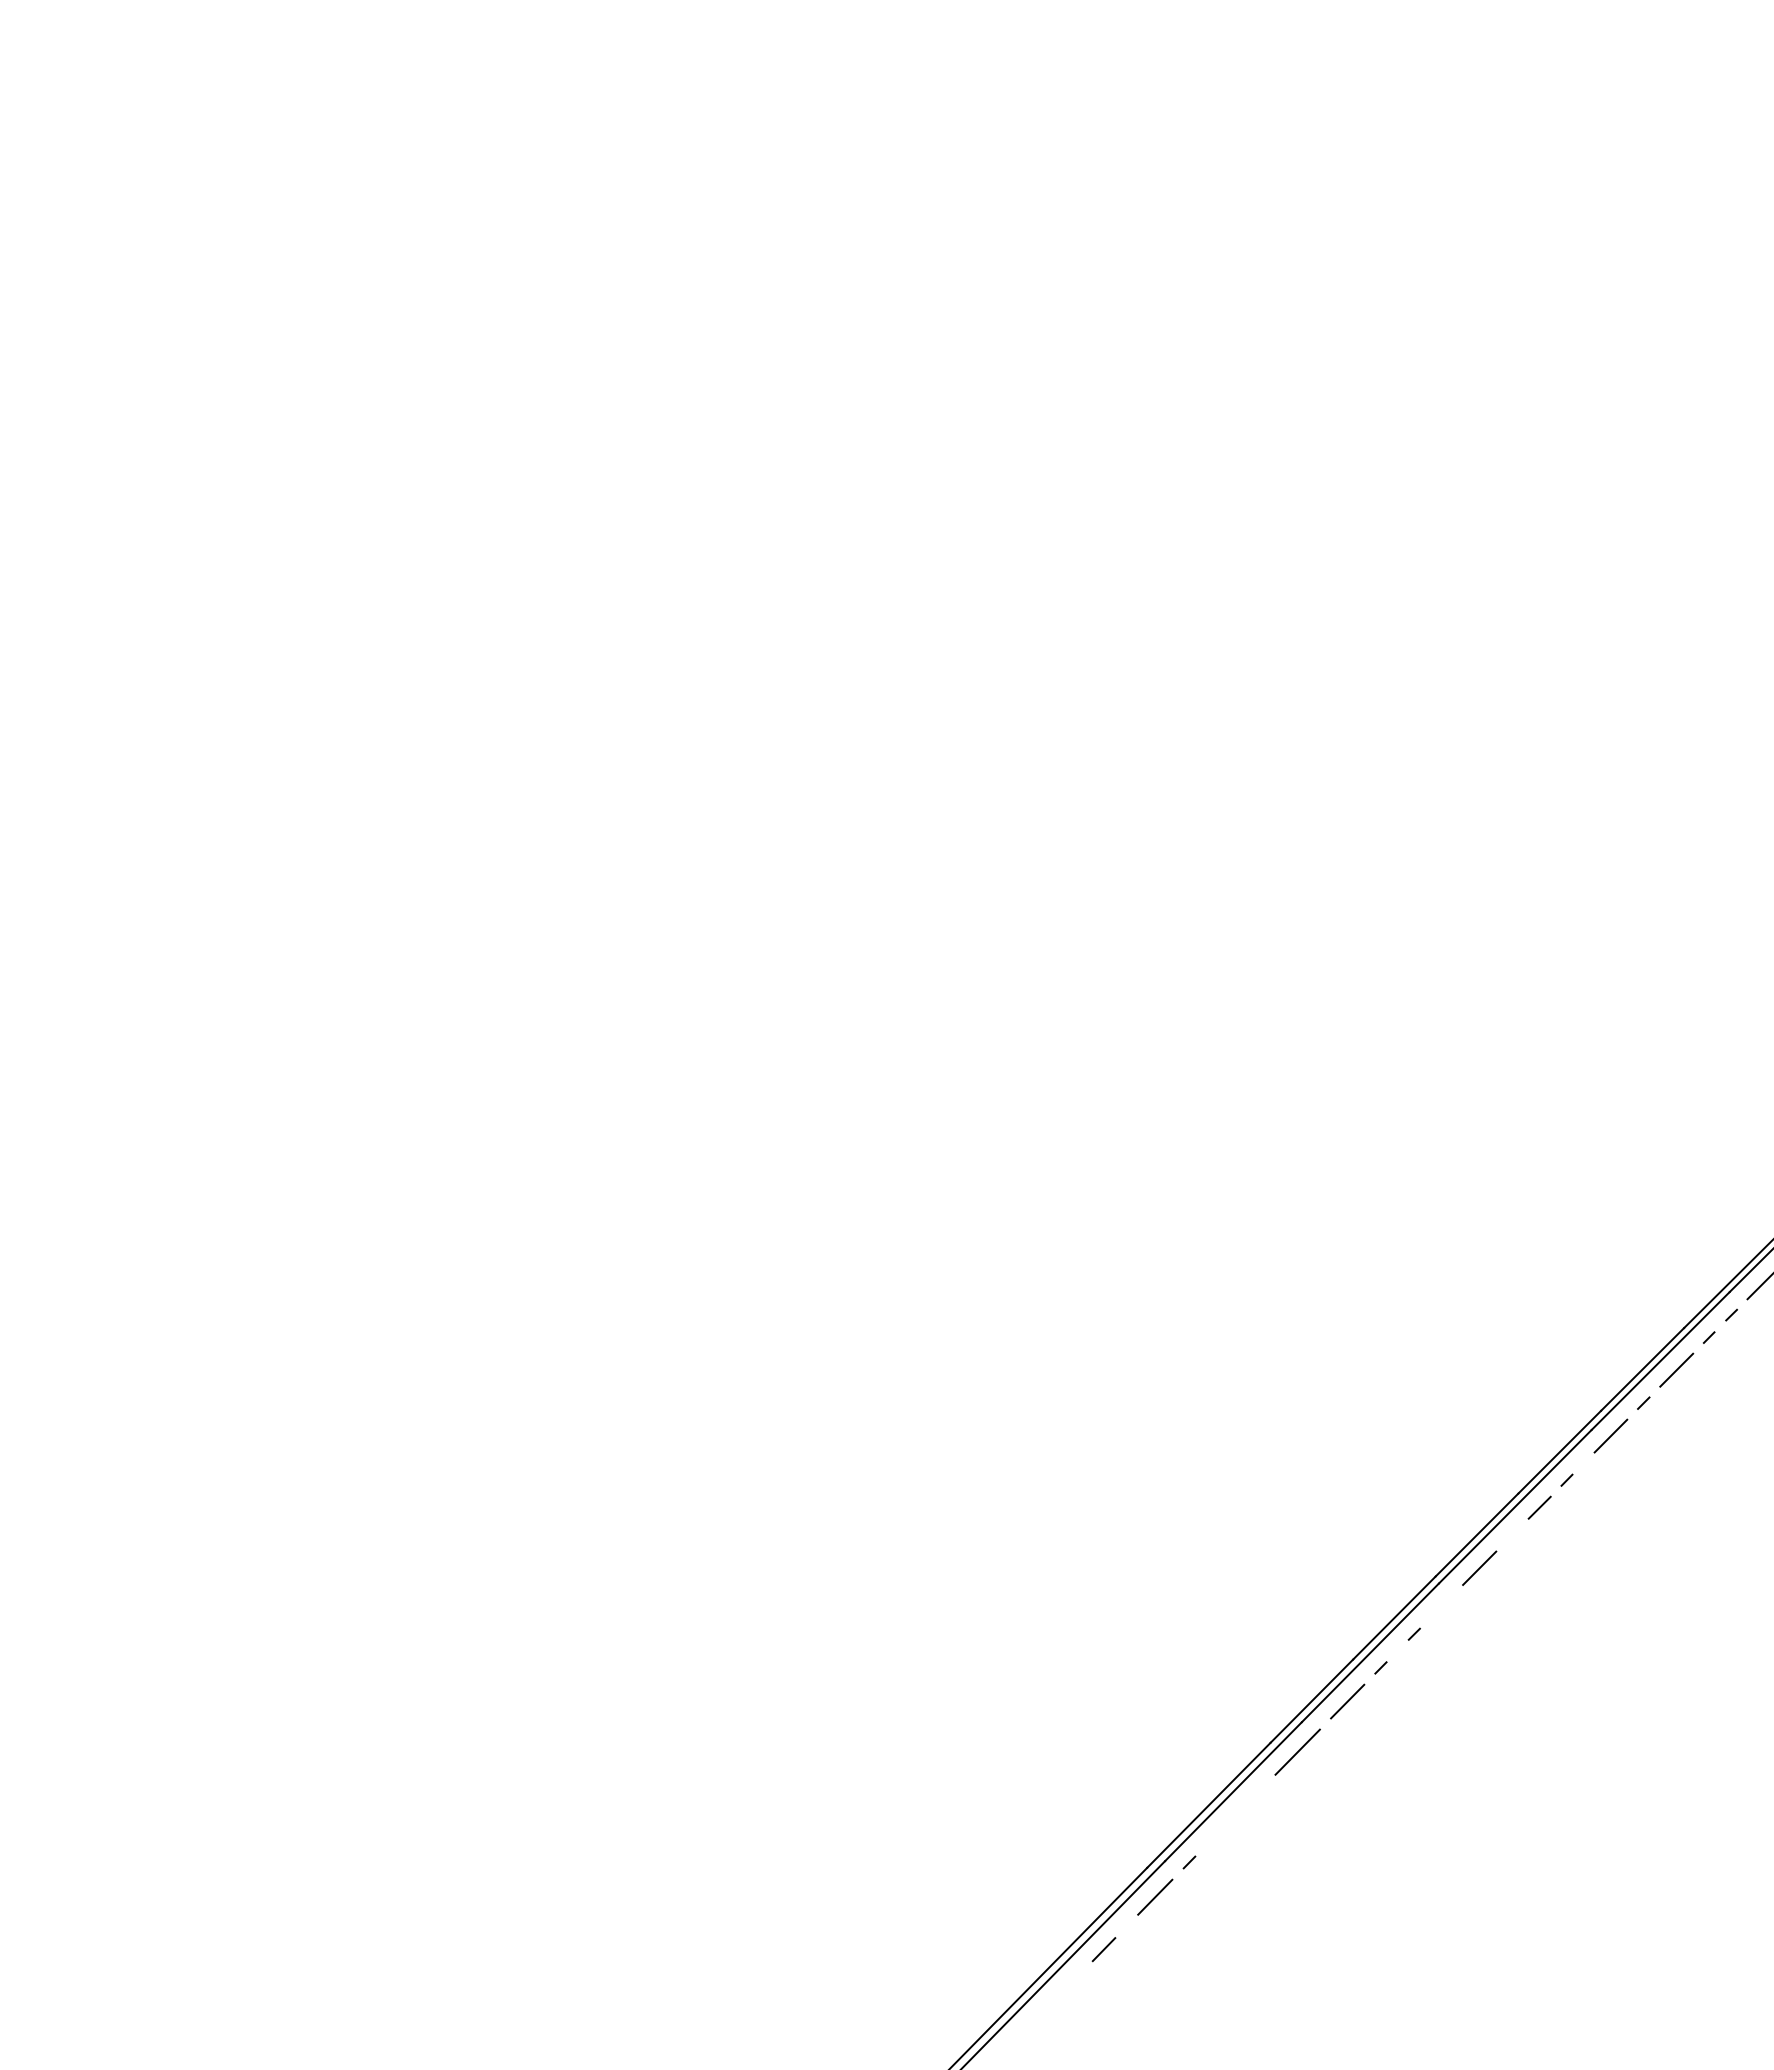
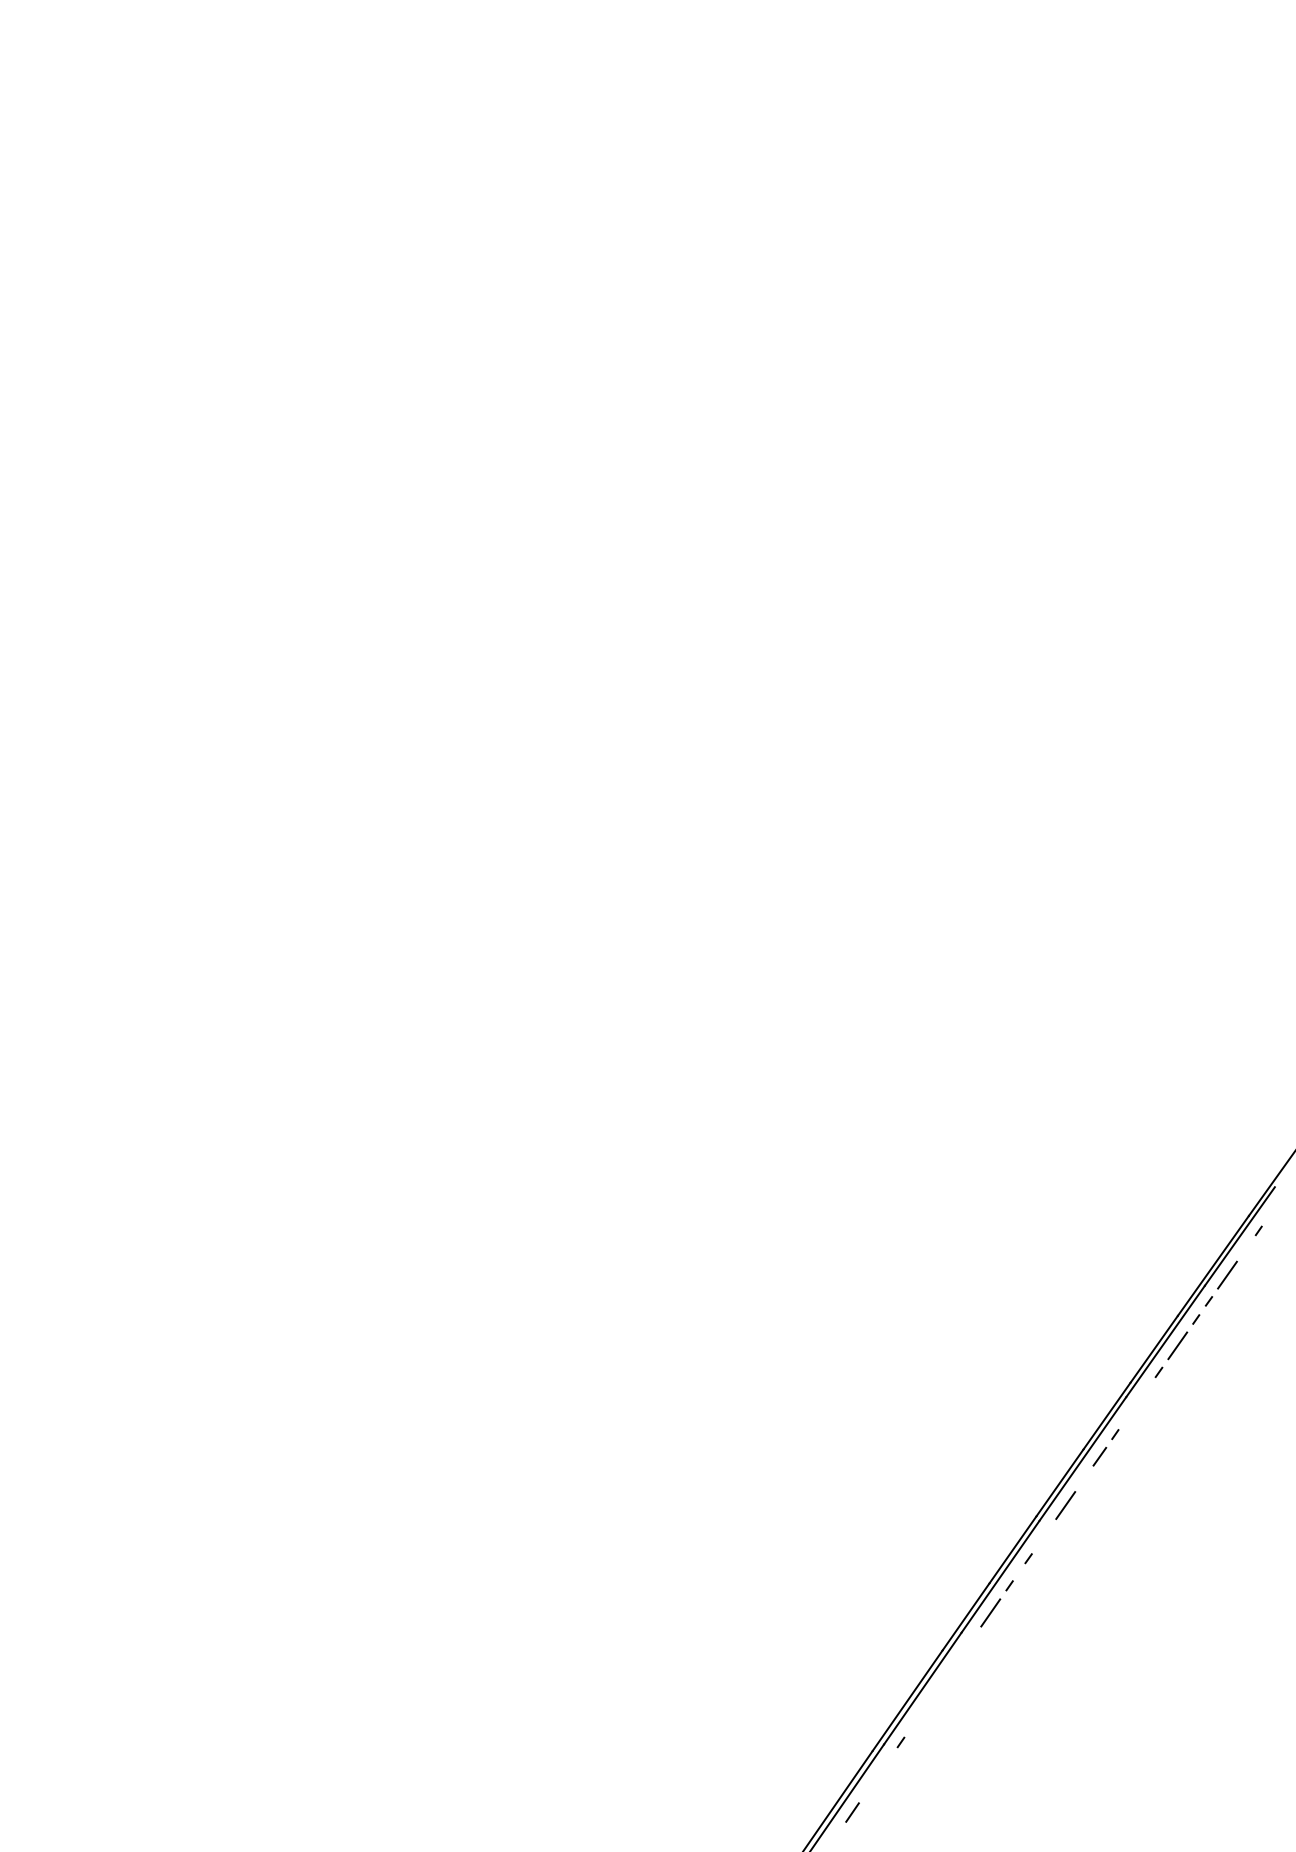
line: (1611, 1435) -> (1140, 1398), removed
line: (1296, 1751) -> (961, 1653), removed
line: (1155, 1897) -> (881, 1770), removed

